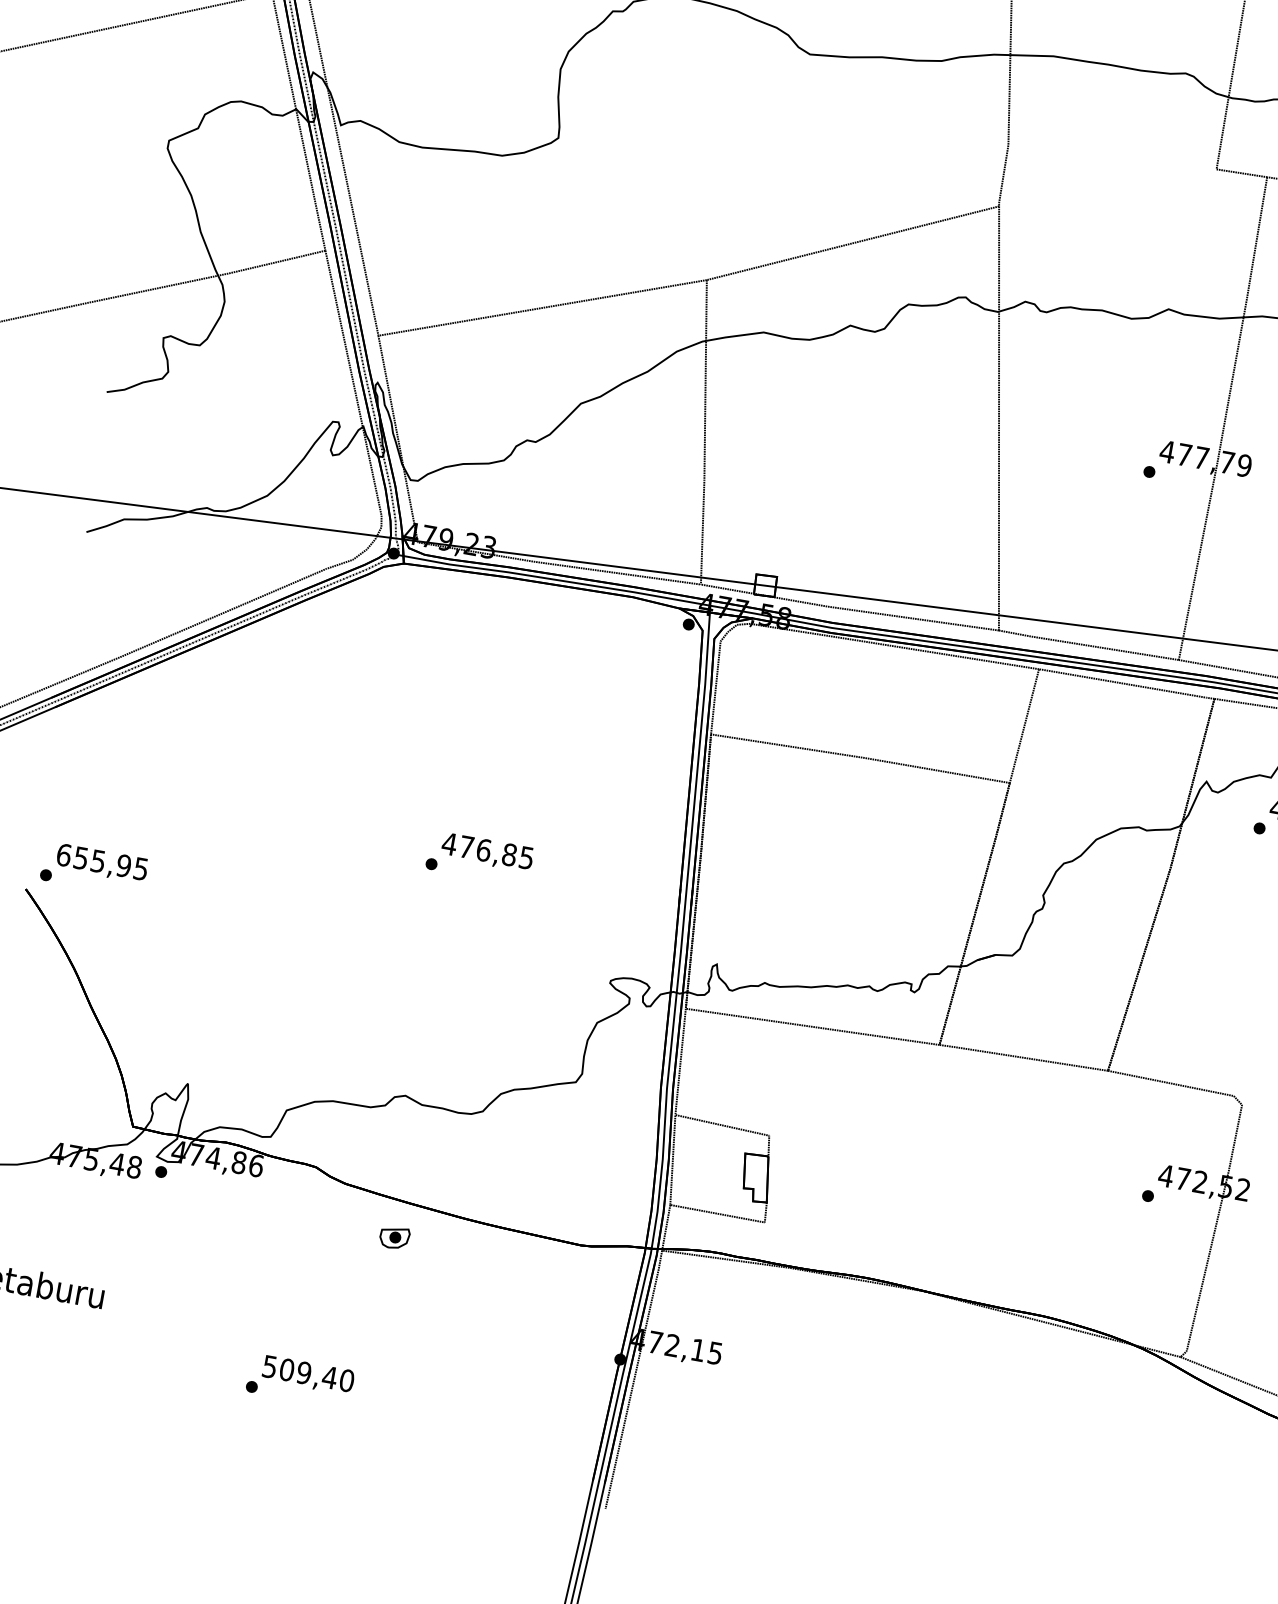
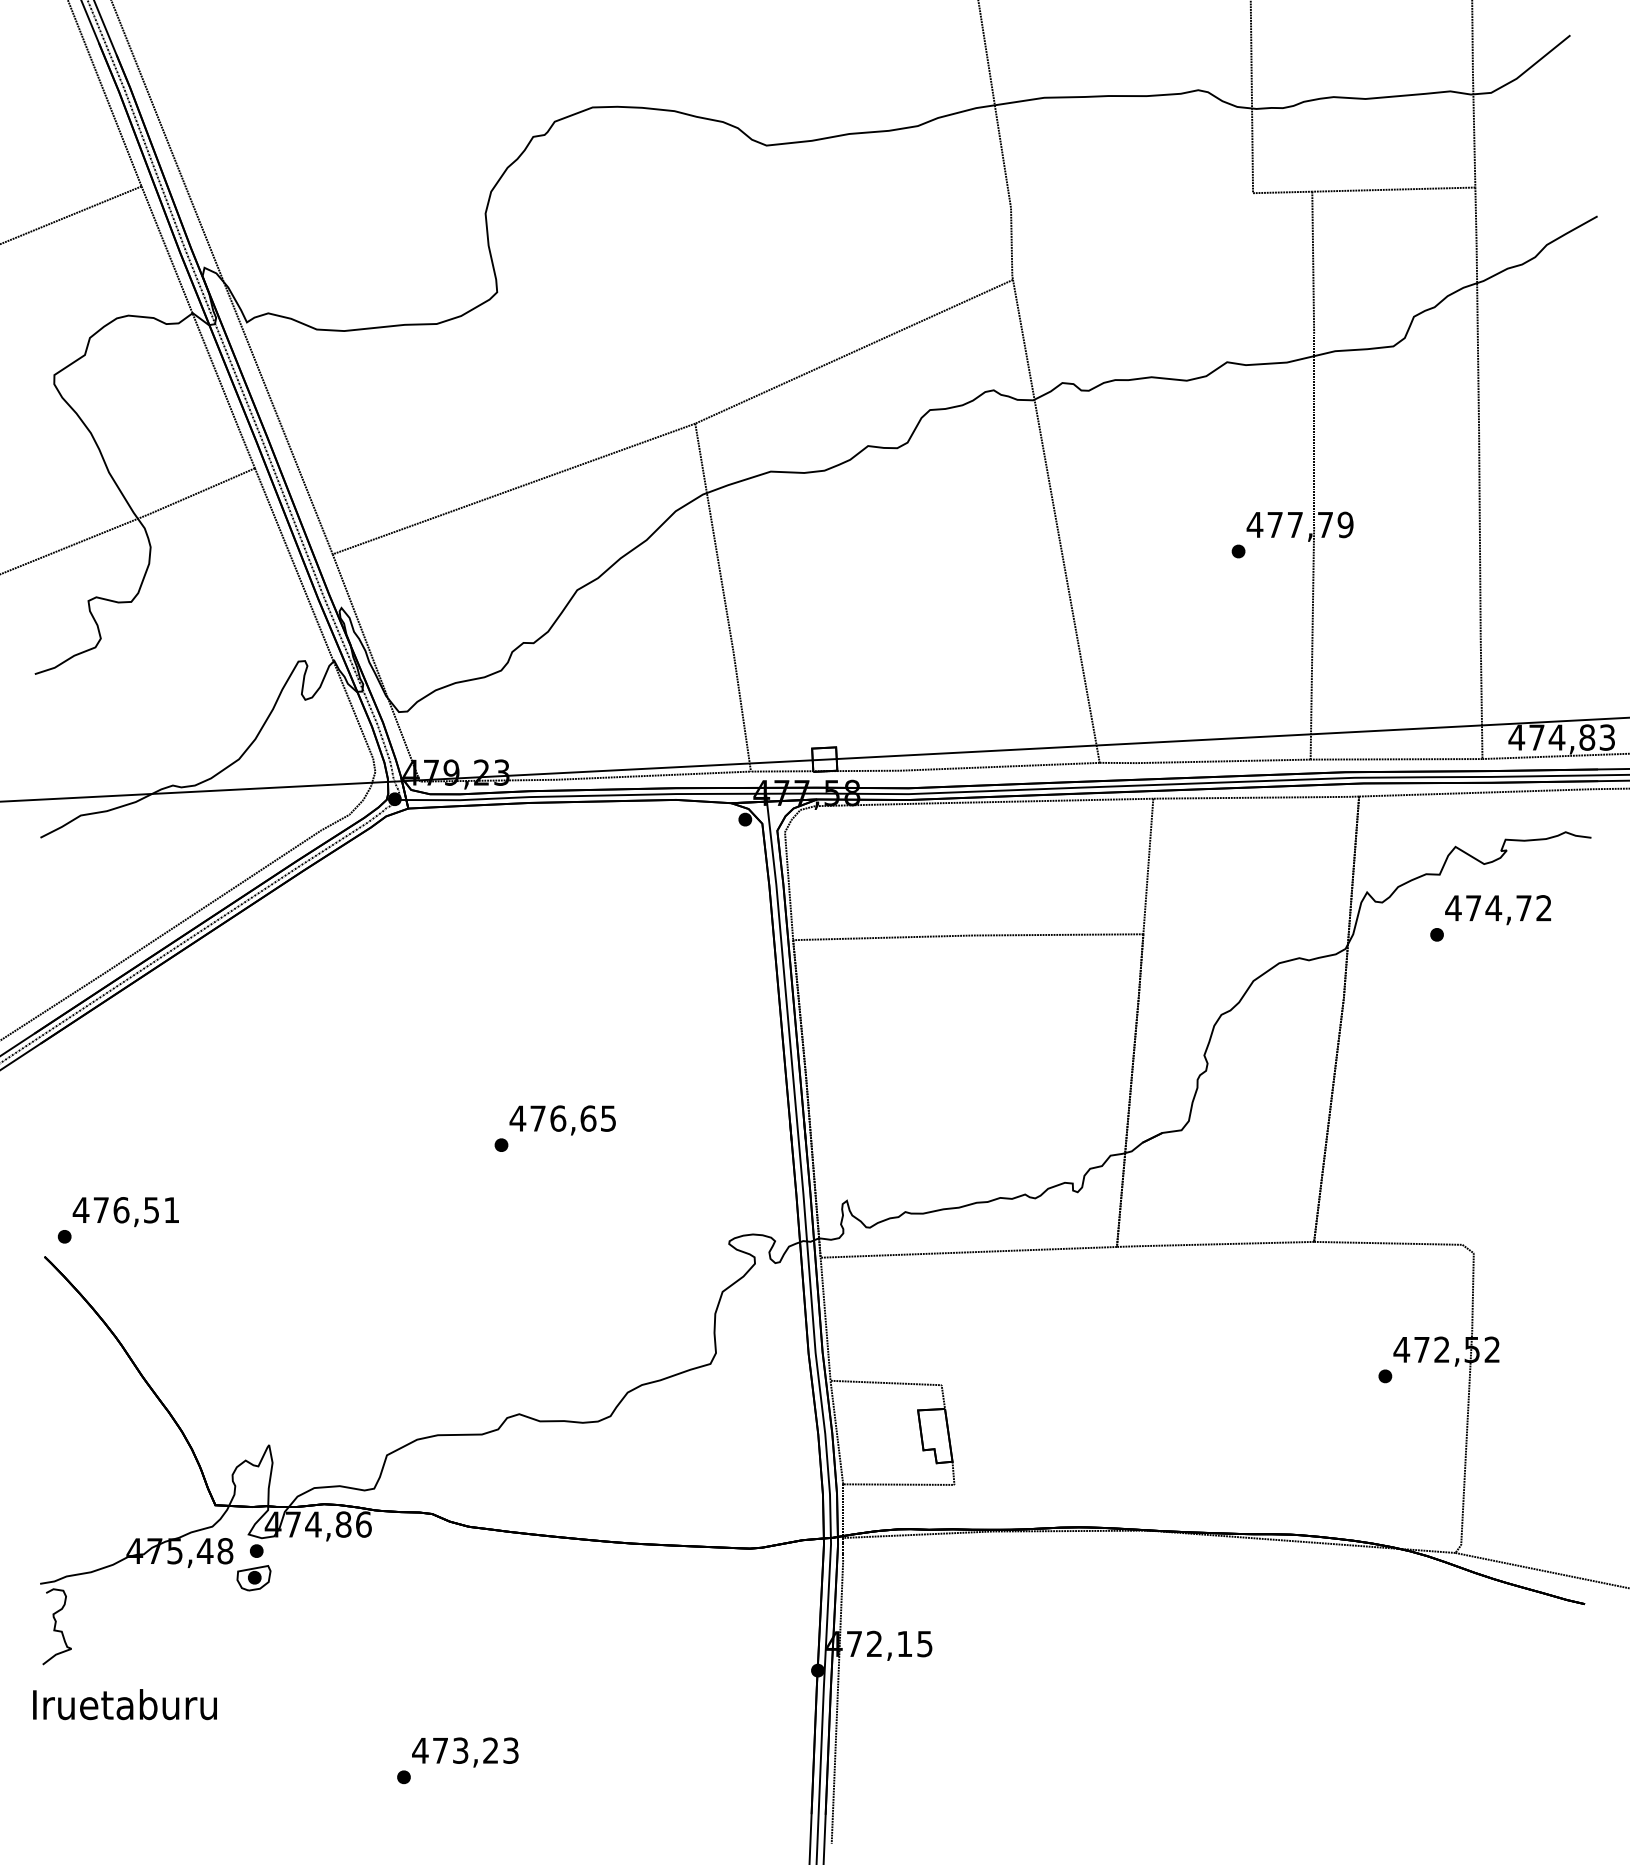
text: (509, 854) -> (588, 1118), 476,85 -> 476,65
text: (101, 862) -> (125, 1210), 655,95 -> 476,51
part: (394, 1237) -> (253, 1578), moved
text: (308, 1373) -> (465, 1750), 509,40 -> 473,23

